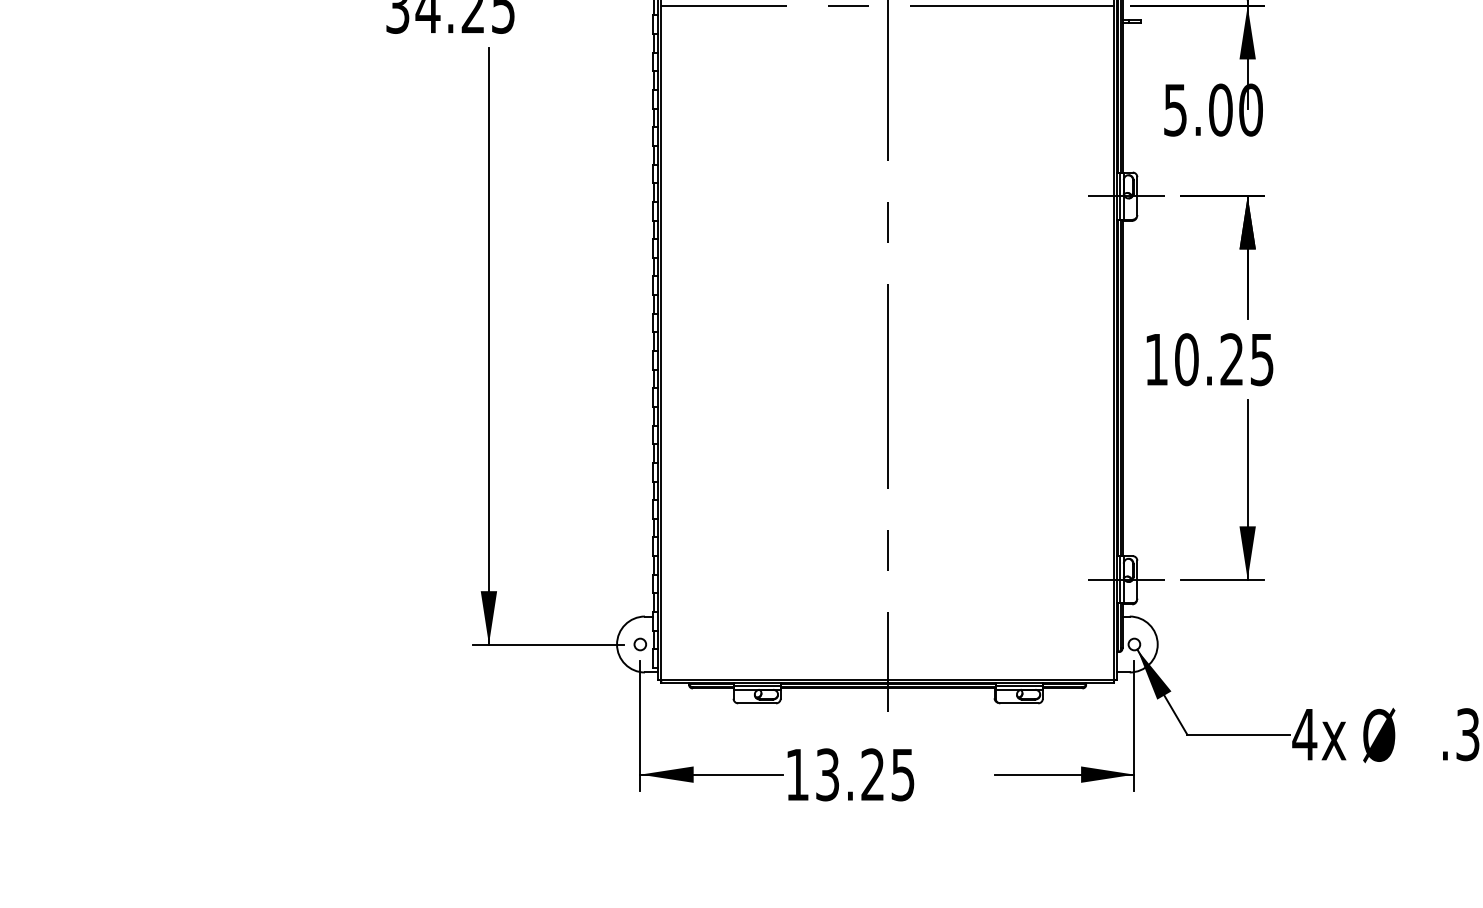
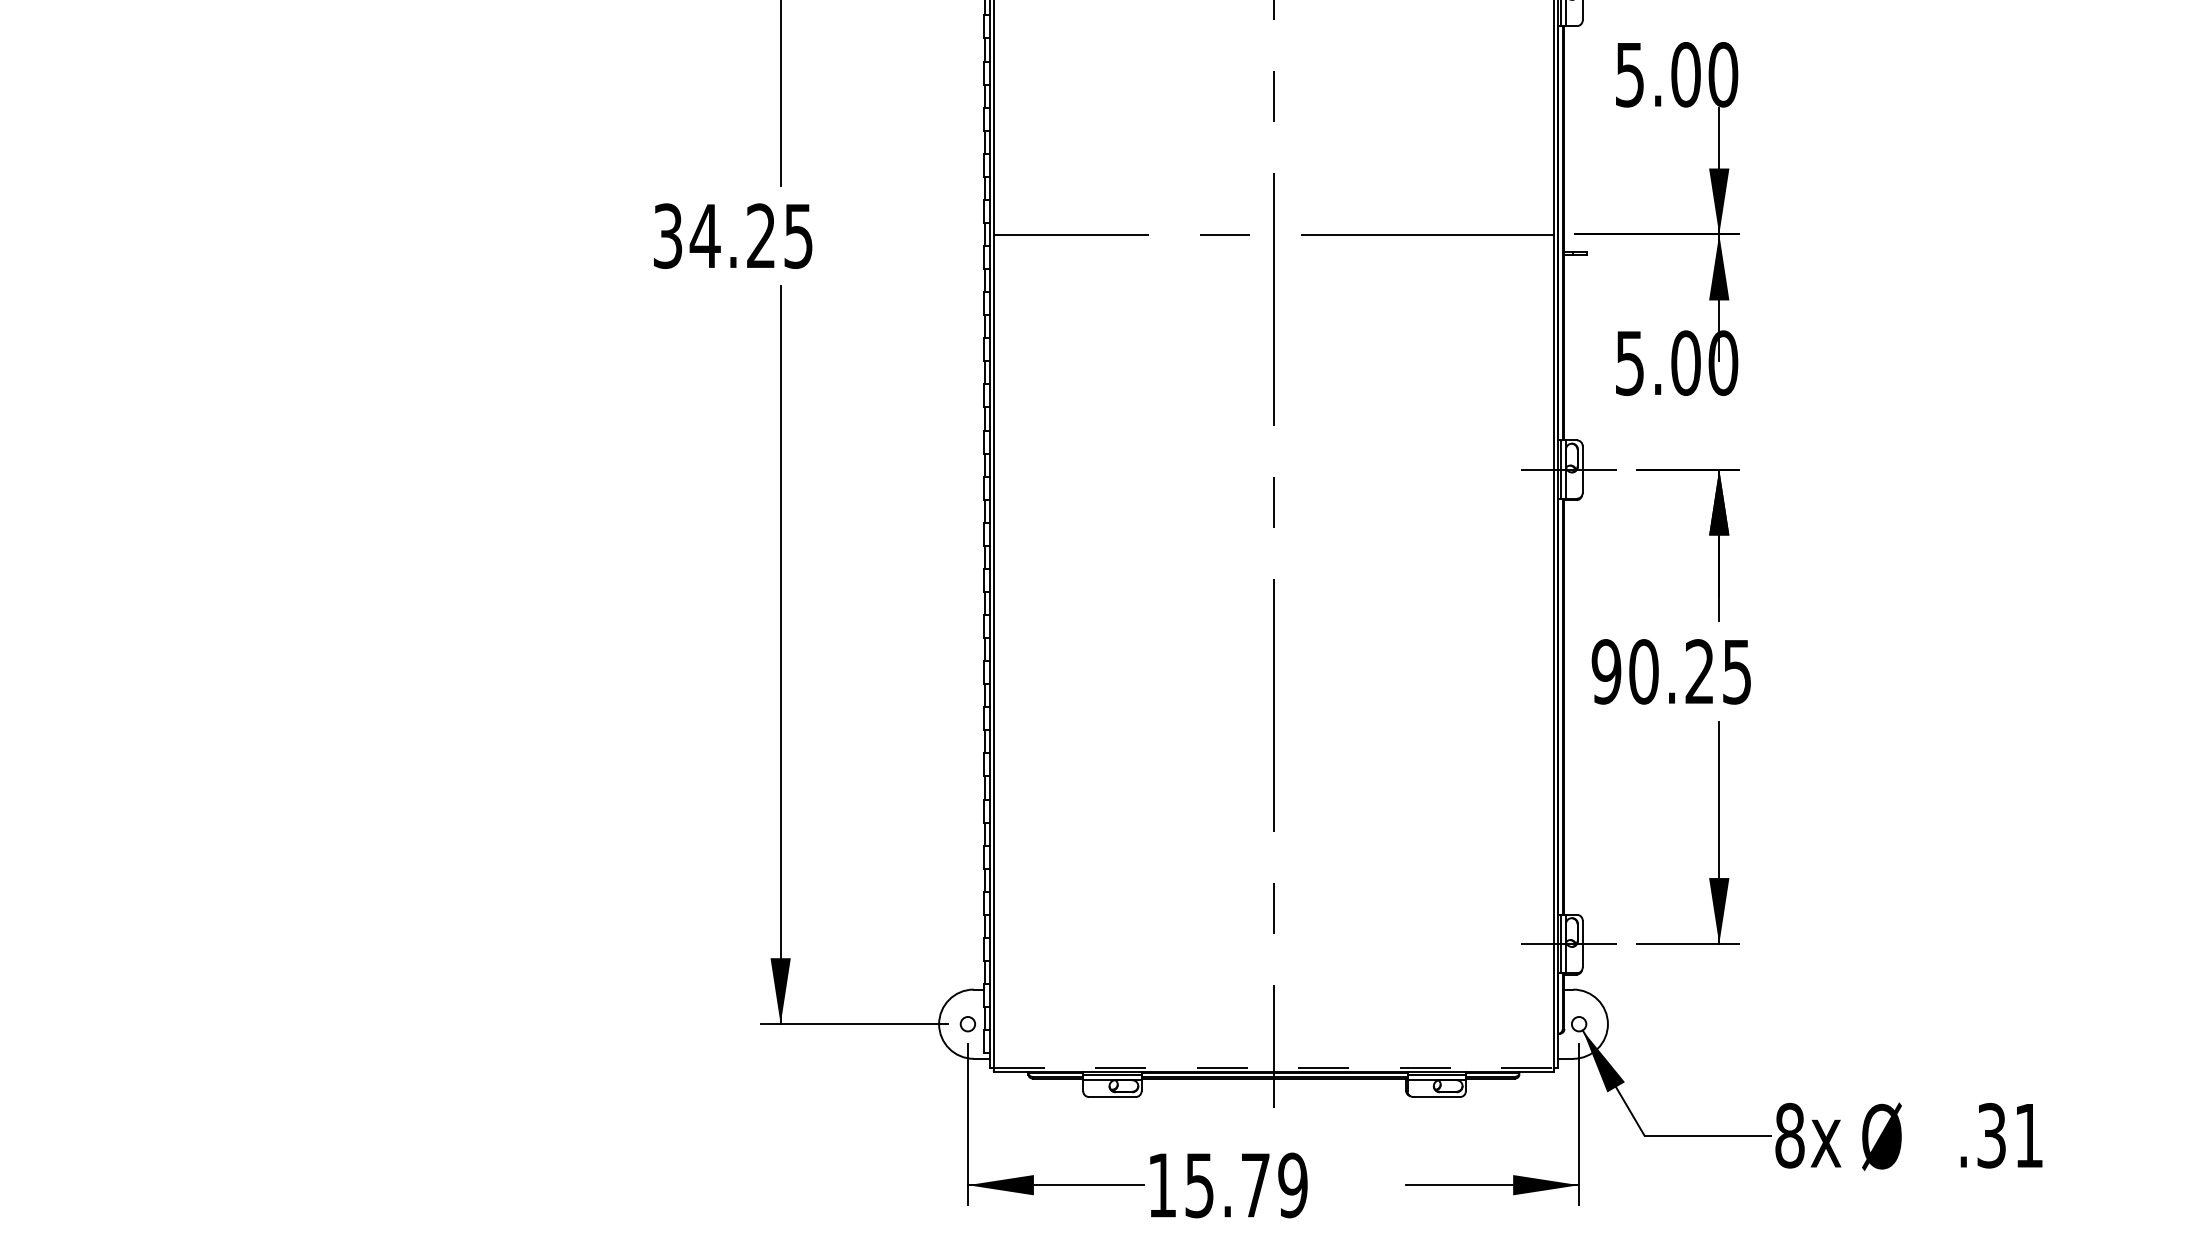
text: (1156, 359) -> (1606, 671), 10.25 -> 90.25
line: (887, 679) -> (1273, 1067), solid -> dashed
text: (1304, 734) -> (1789, 1135), 4x -> 8x
text: (865, 774) -> (1246, 1185), 13.25 -> 15.79

